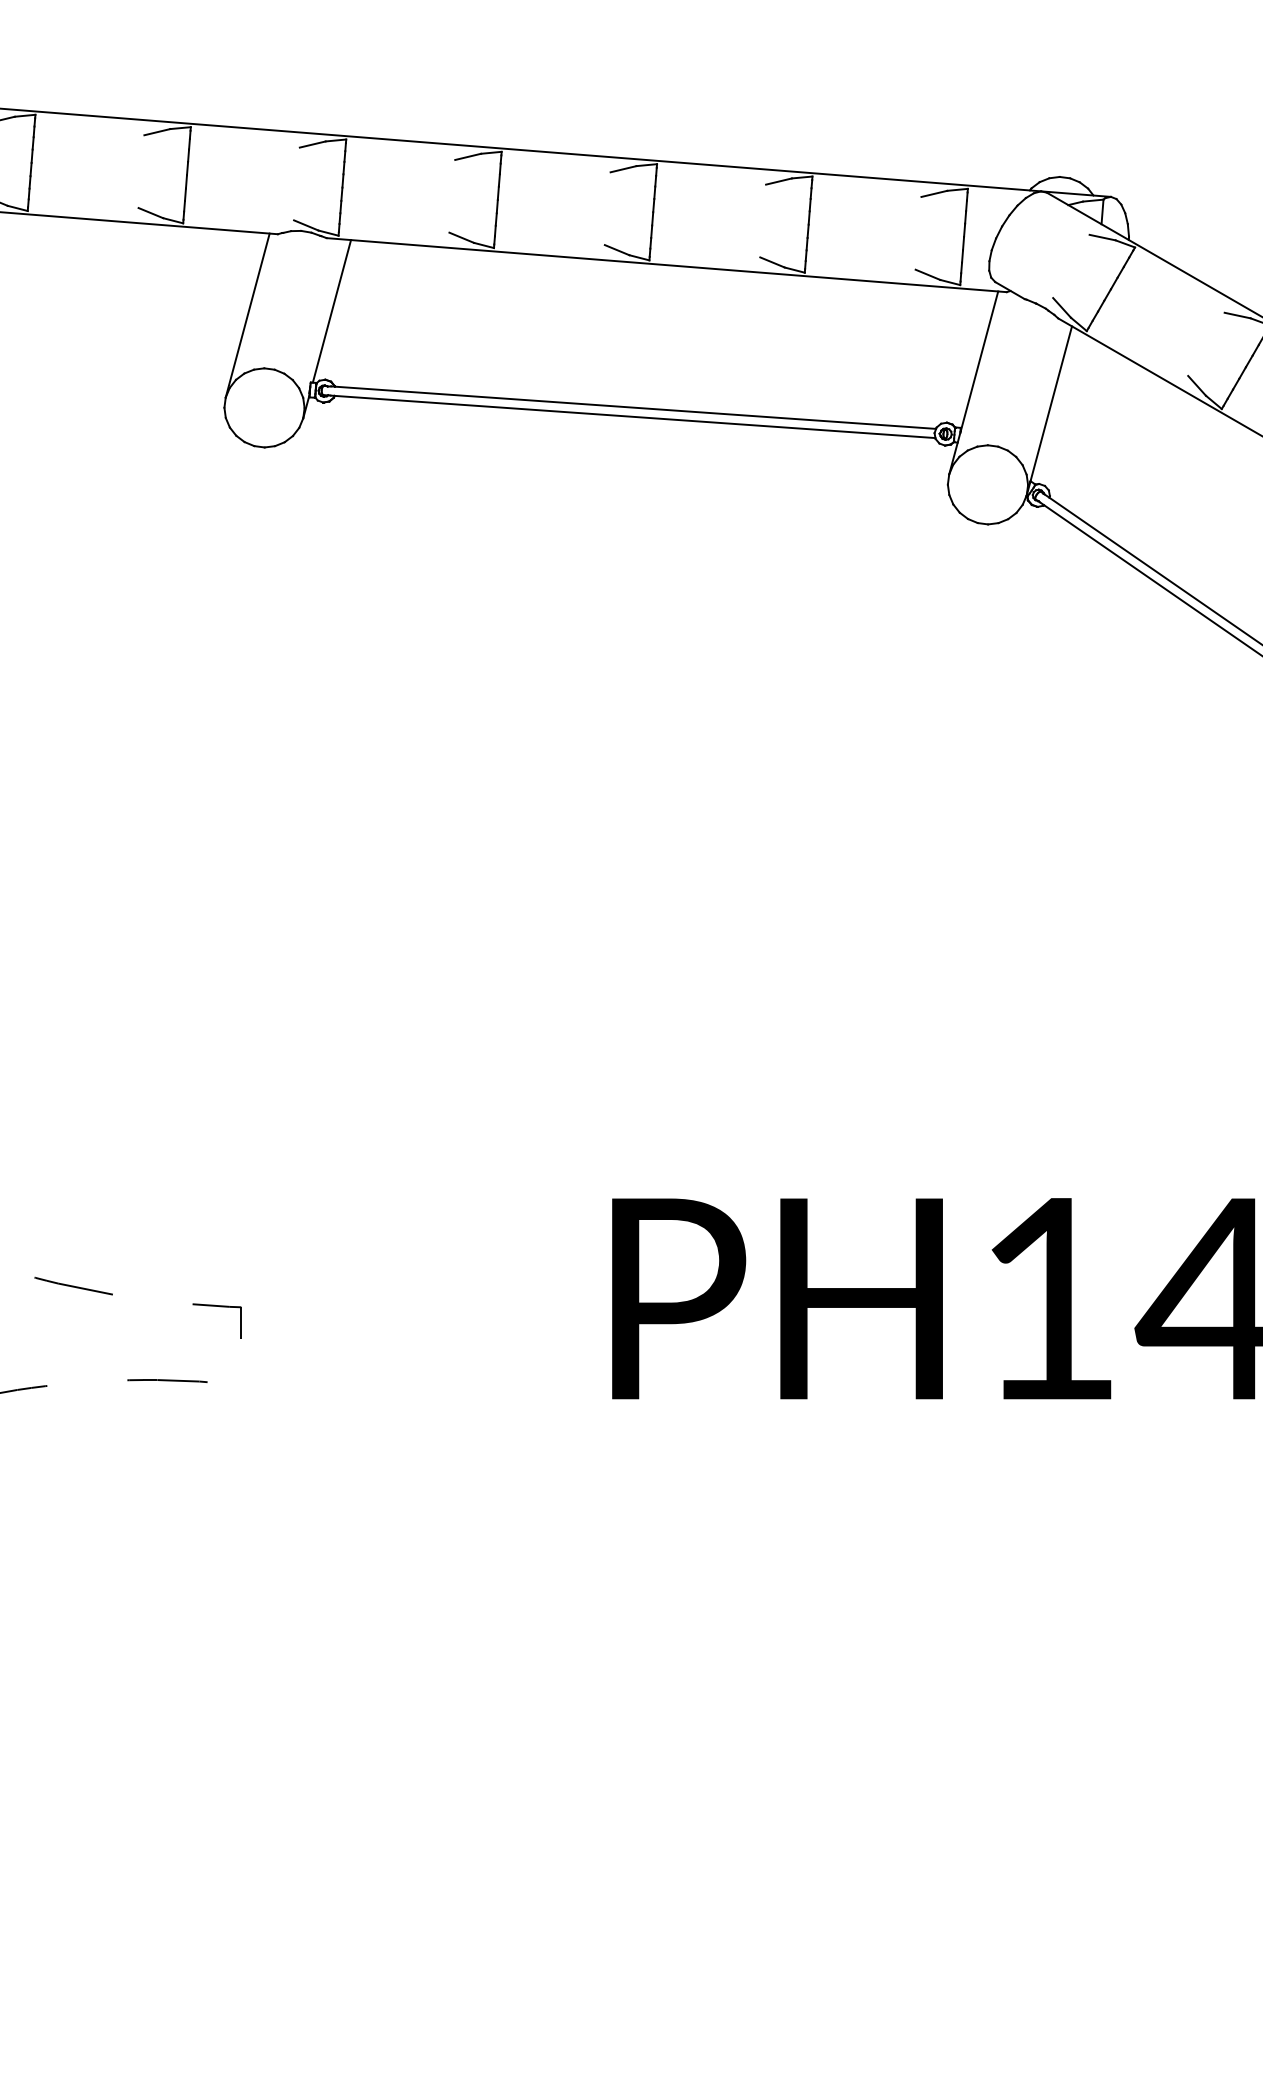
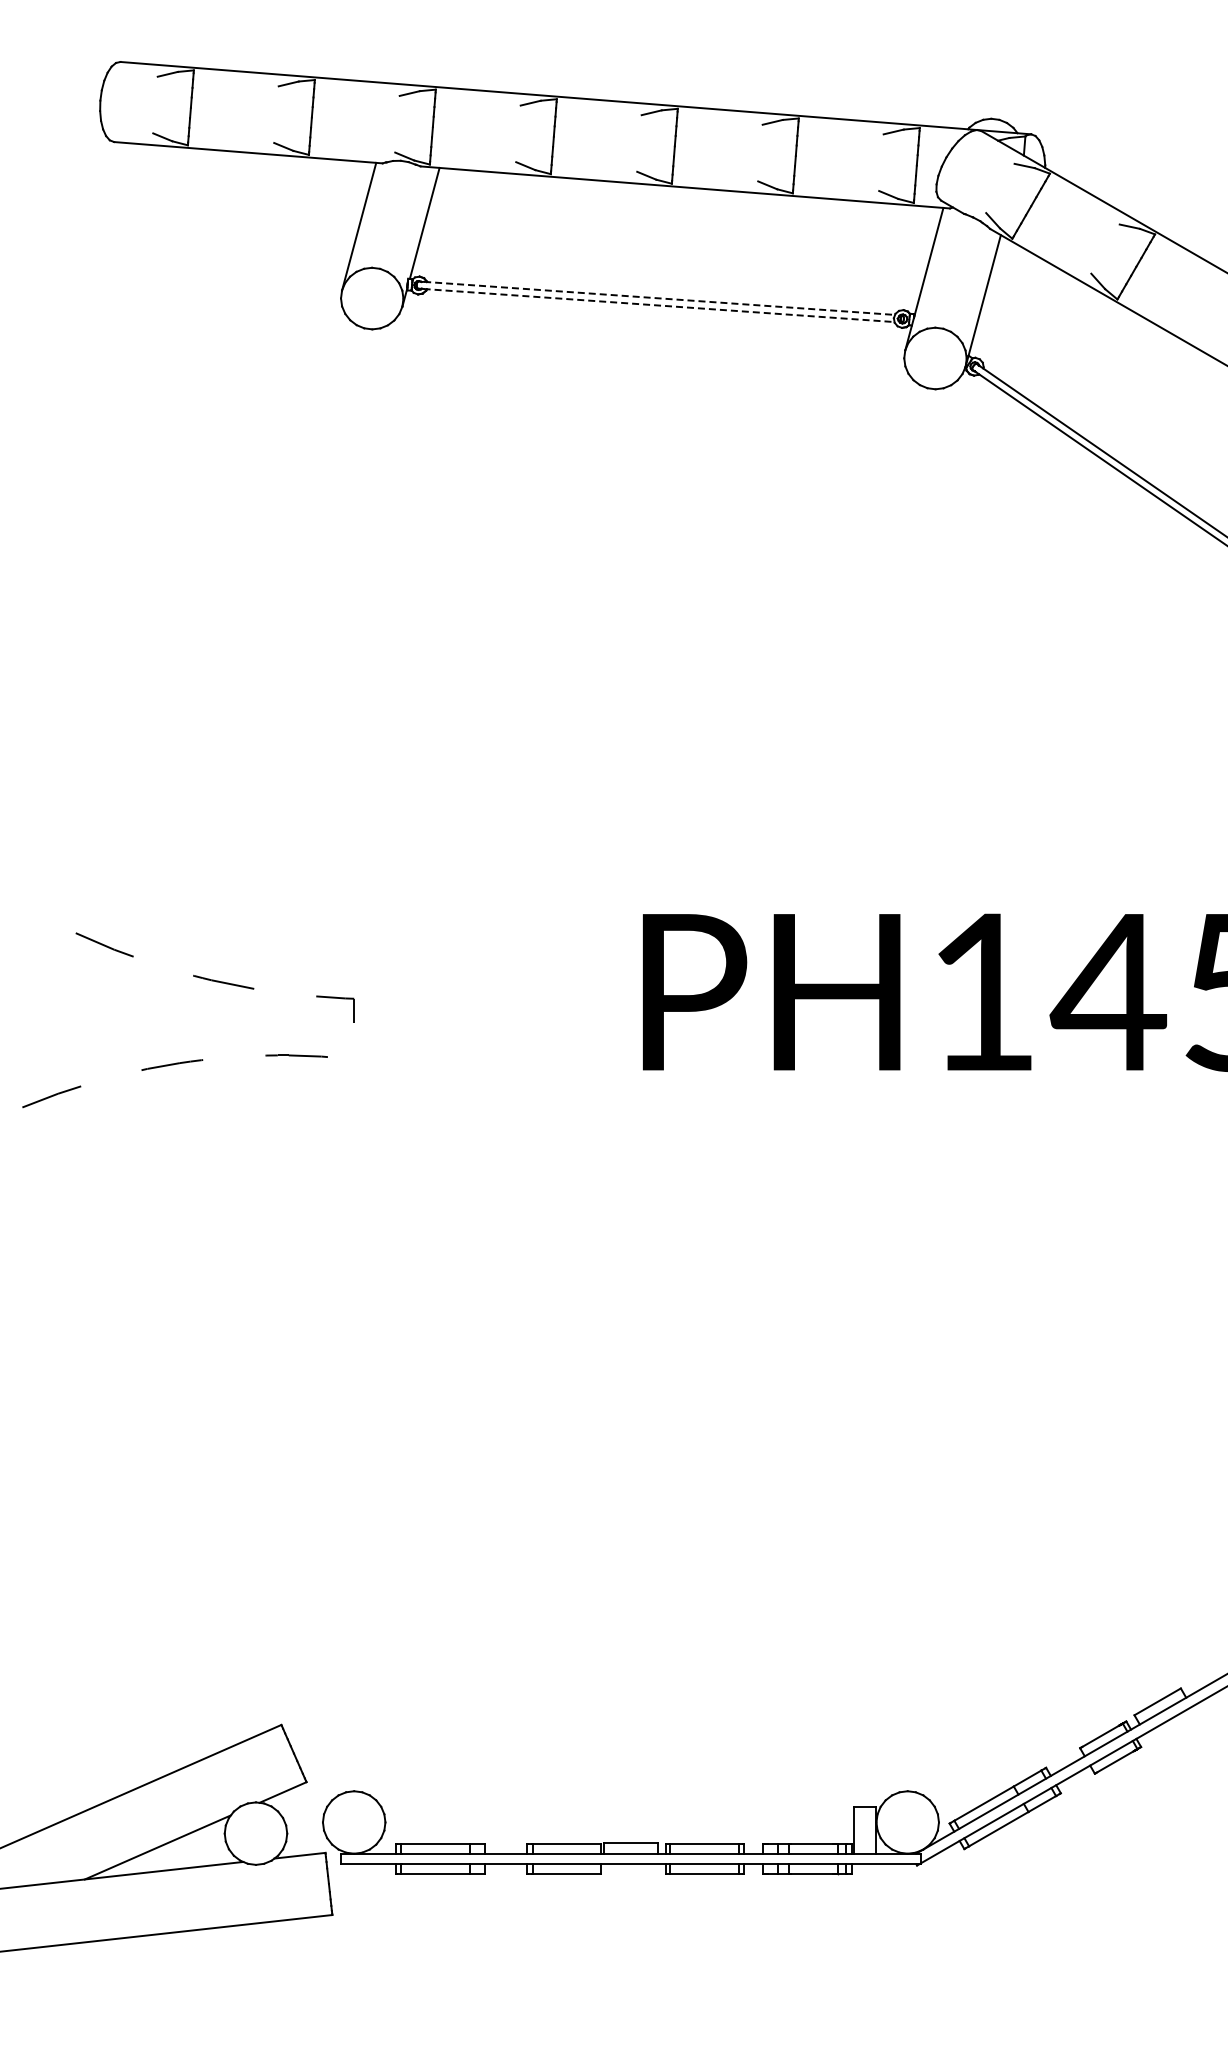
line: (634, 407) -> (660, 298), solid -> dashed
line: (633, 416) -> (659, 305), solid -> dashed

